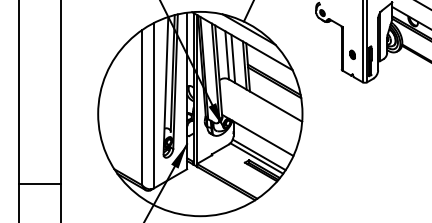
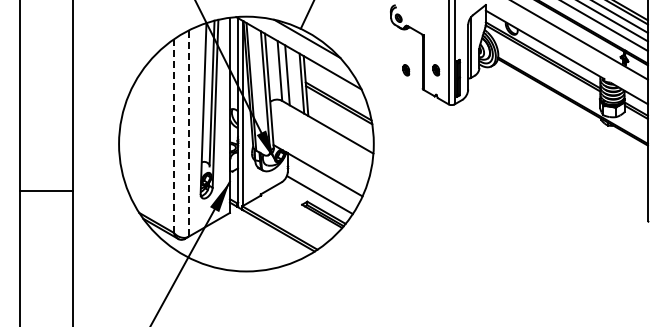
part: (328, 55) -> (406, 70), added
line: (153, 106) -> (188, 134), solid -> dashed
line: (141, 107) -> (173, 136), solid -> dashed
line: (256, 158) -> (316, 199), removed
line: (39, 184) -> (46, 190), moved

